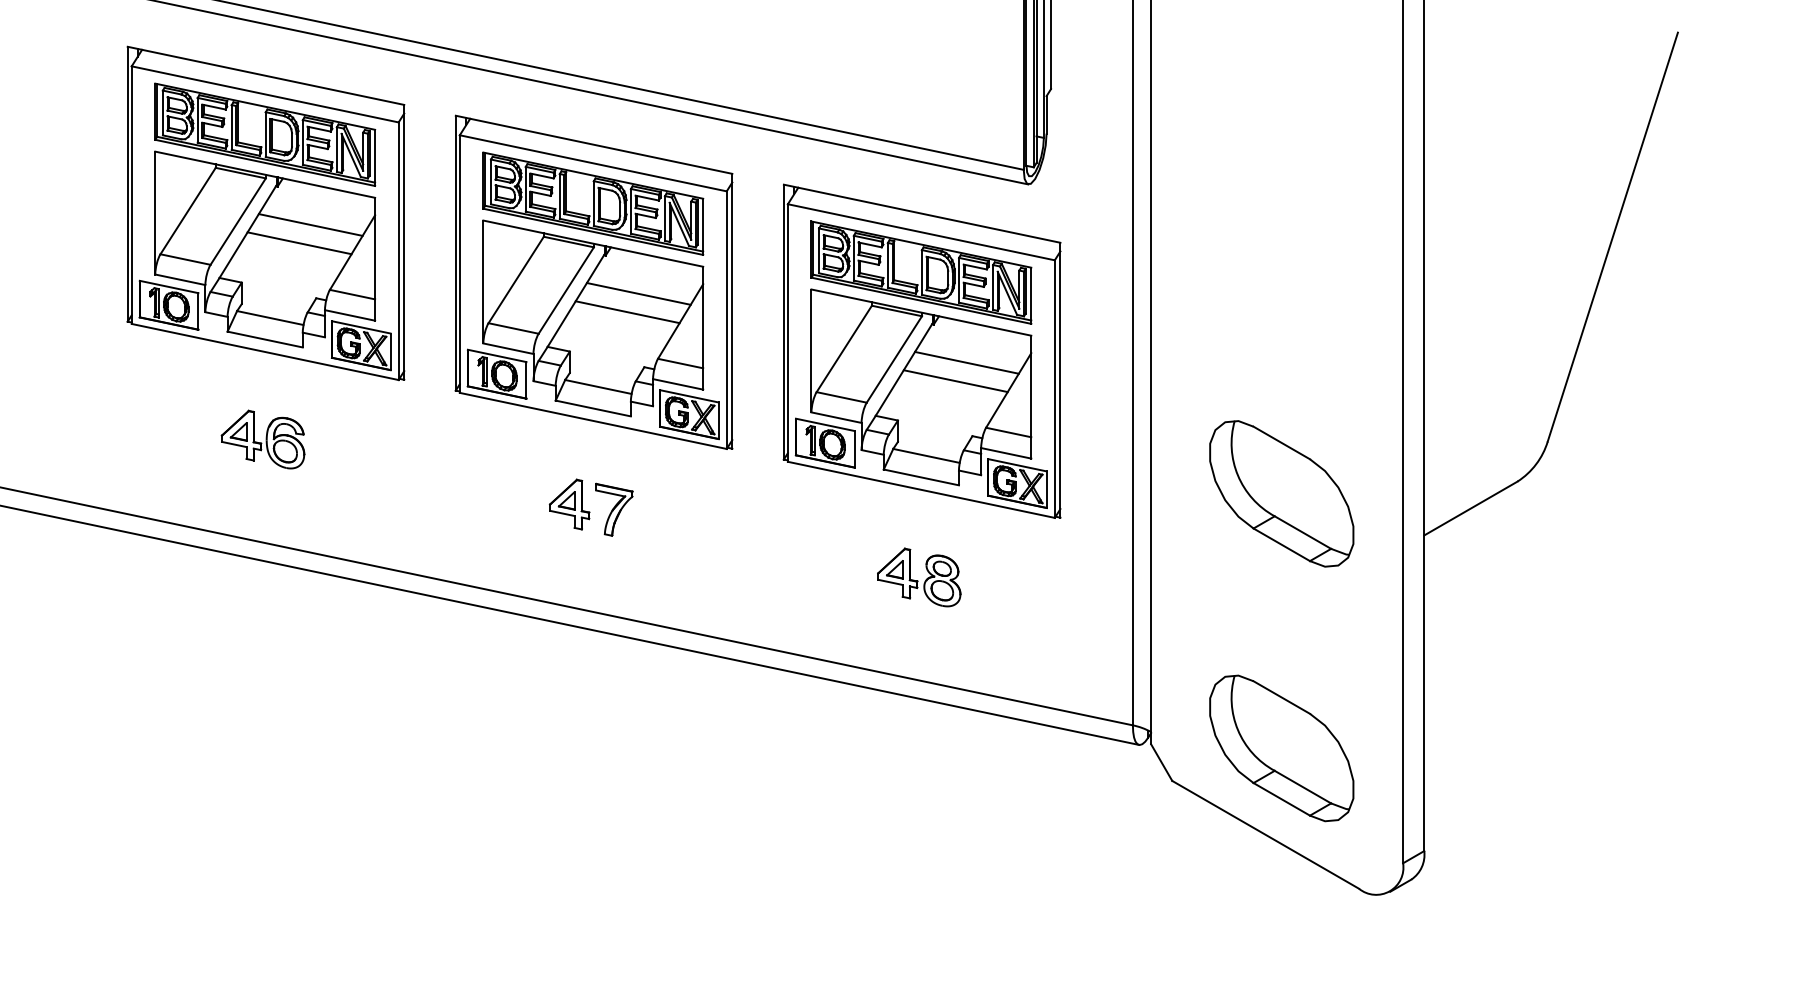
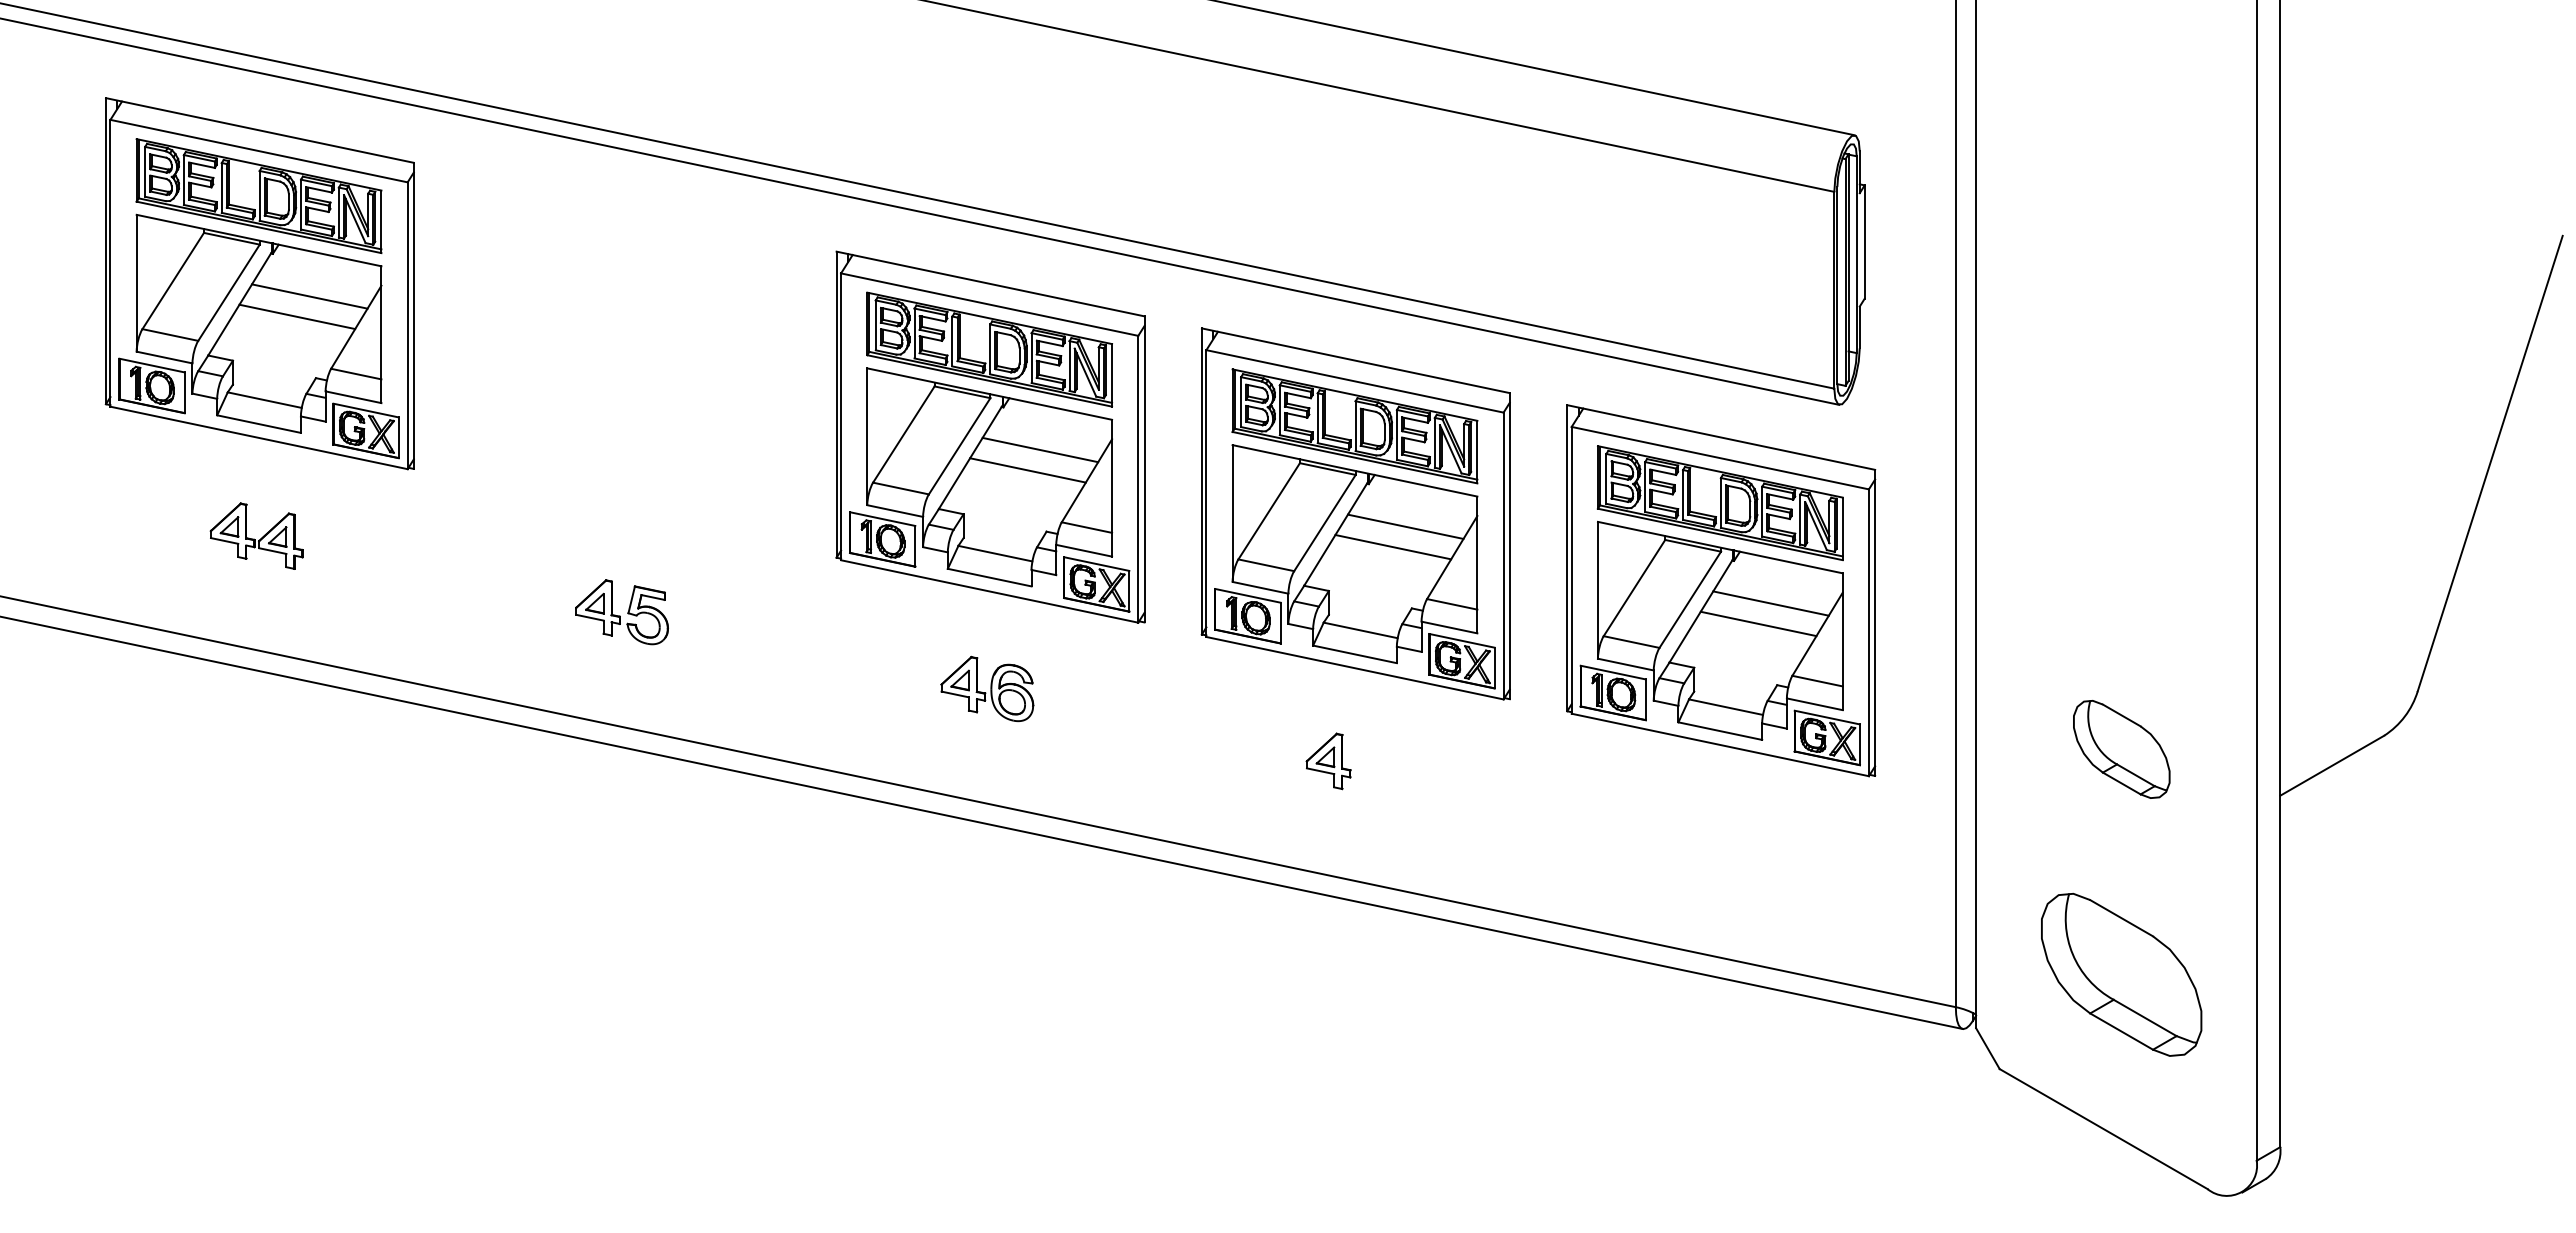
part: (1281, 493) -> (2121, 749), size x0.6
part: (614, 510) -> (1378, 767), removed
part: (918, 577) -> (1717, 842), removed
part: (1281, 748) -> (2121, 974), moved

